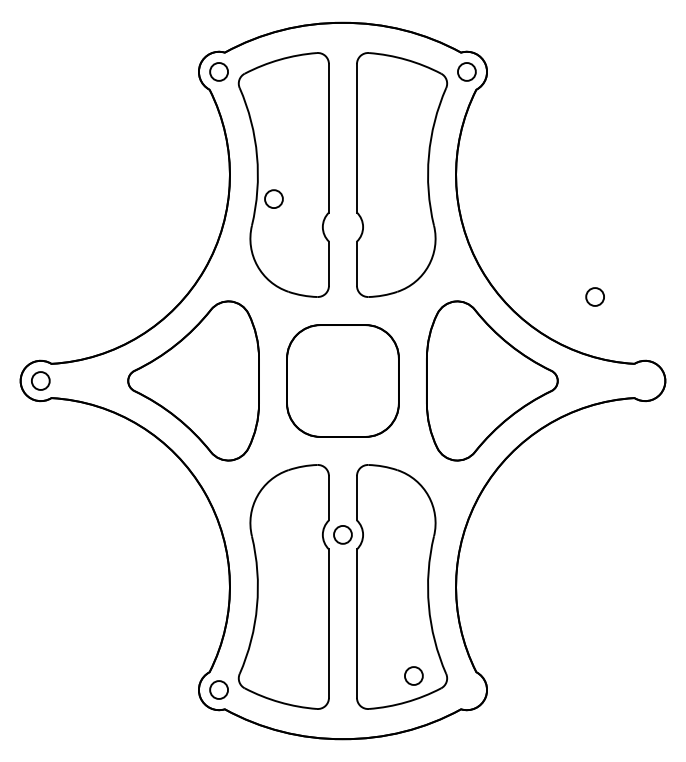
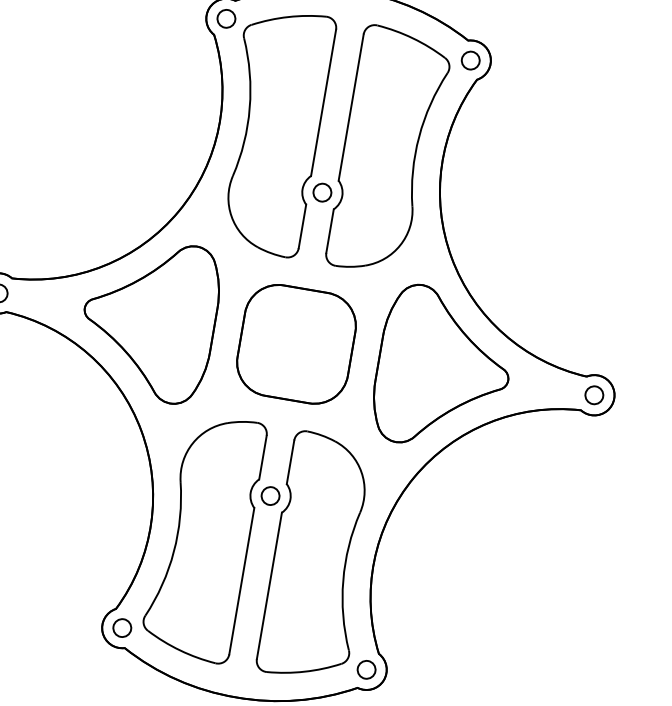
circle: (273, 198) -> (322, 191), moved
circle: (594, 296) -> (593, 394), moved
circle: (413, 675) -> (366, 669), moved

